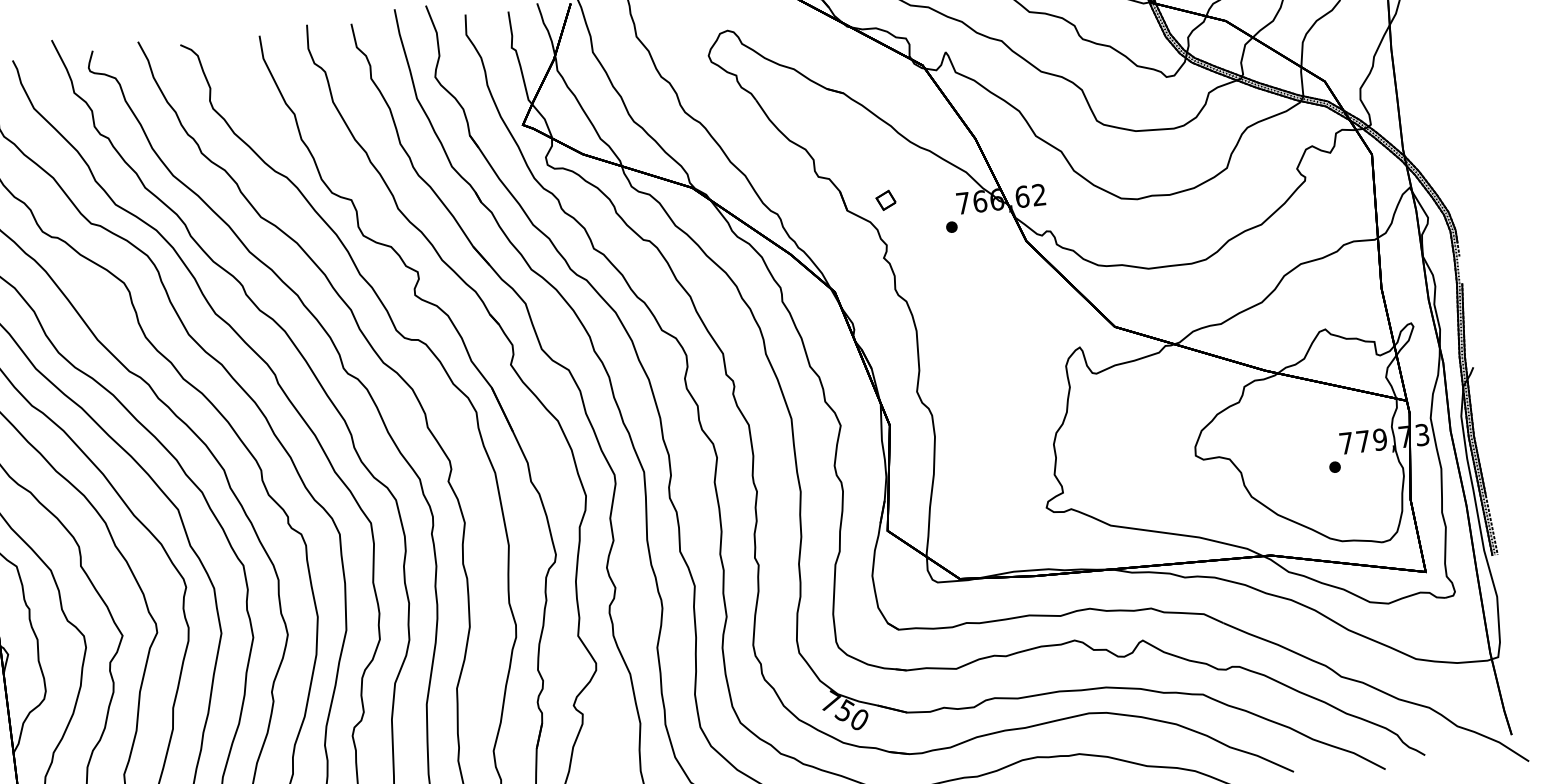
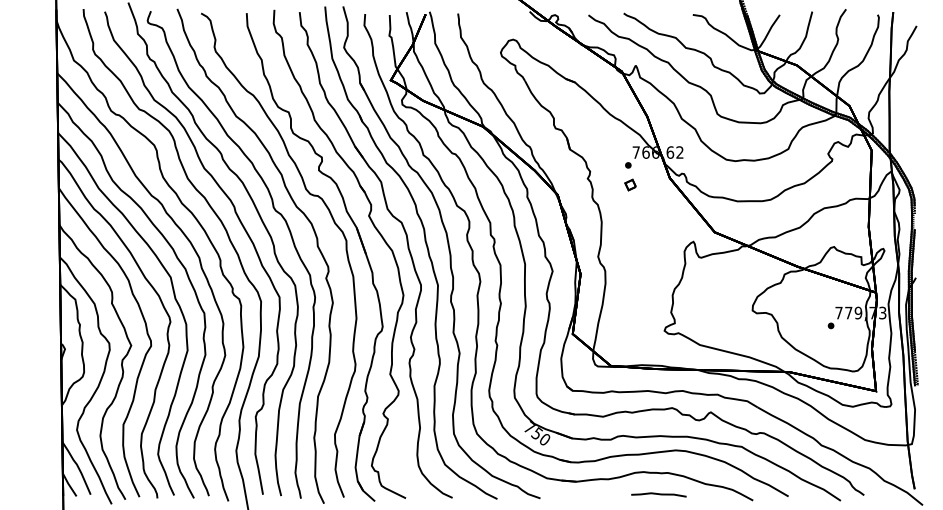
part: (885, 199) -> (630, 184), moved

